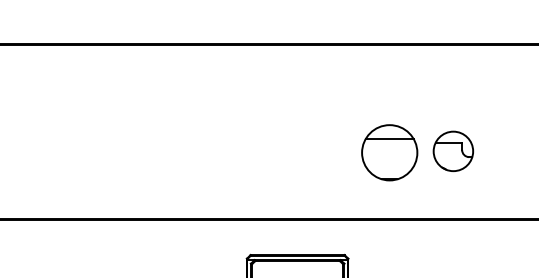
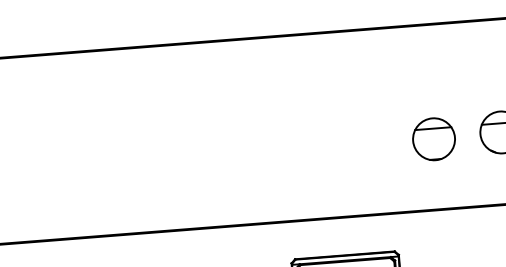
part: (389, 152) -> (433, 138), size x0.71

